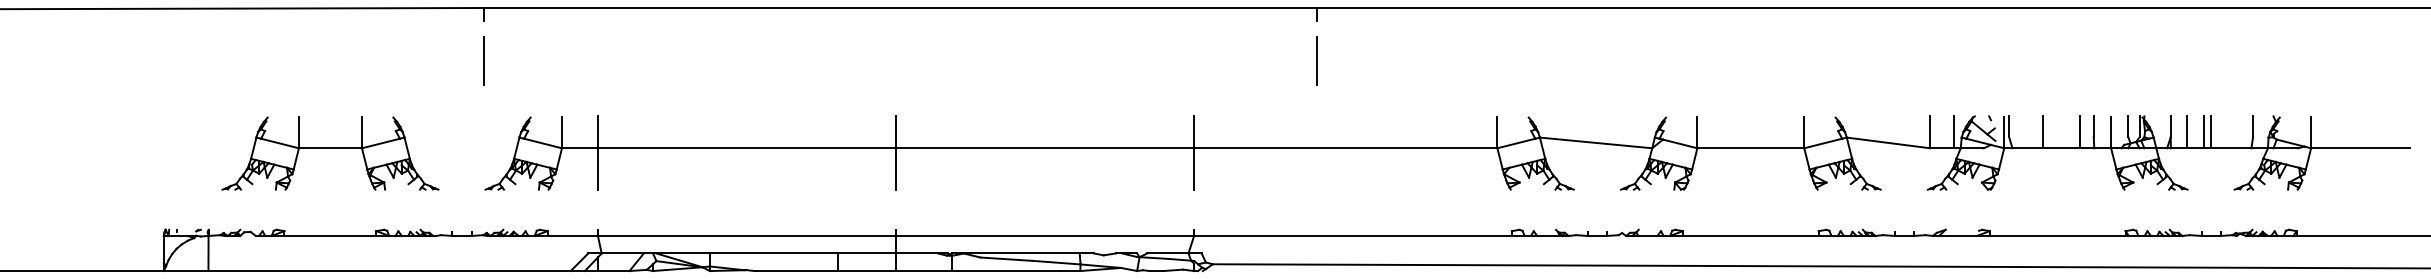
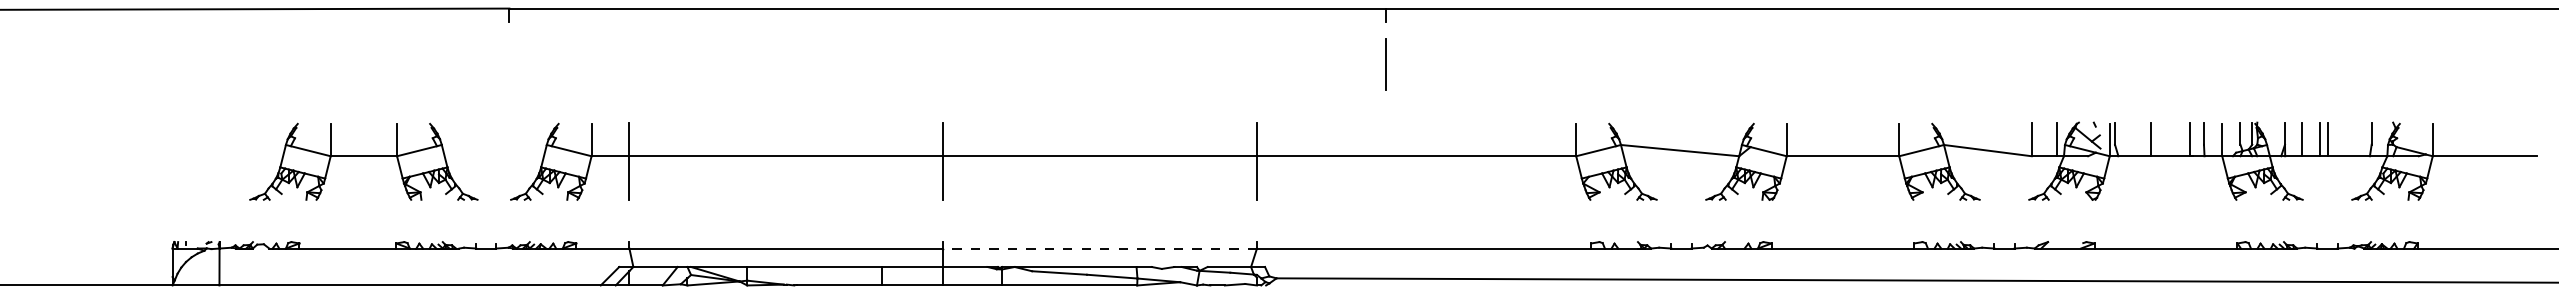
line: (484, 60) -> (509, 63), removed
part: (330, 153) -> (363, 161), moved
line: (1045, 235) -> (1100, 248), solid -> dashed

